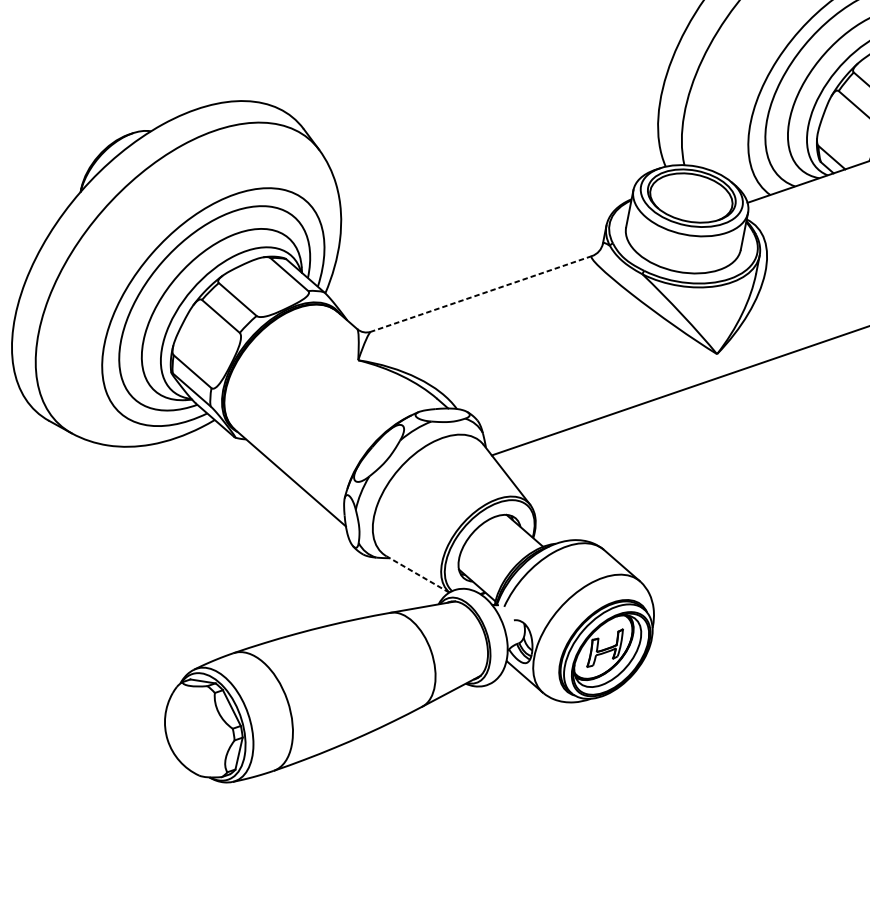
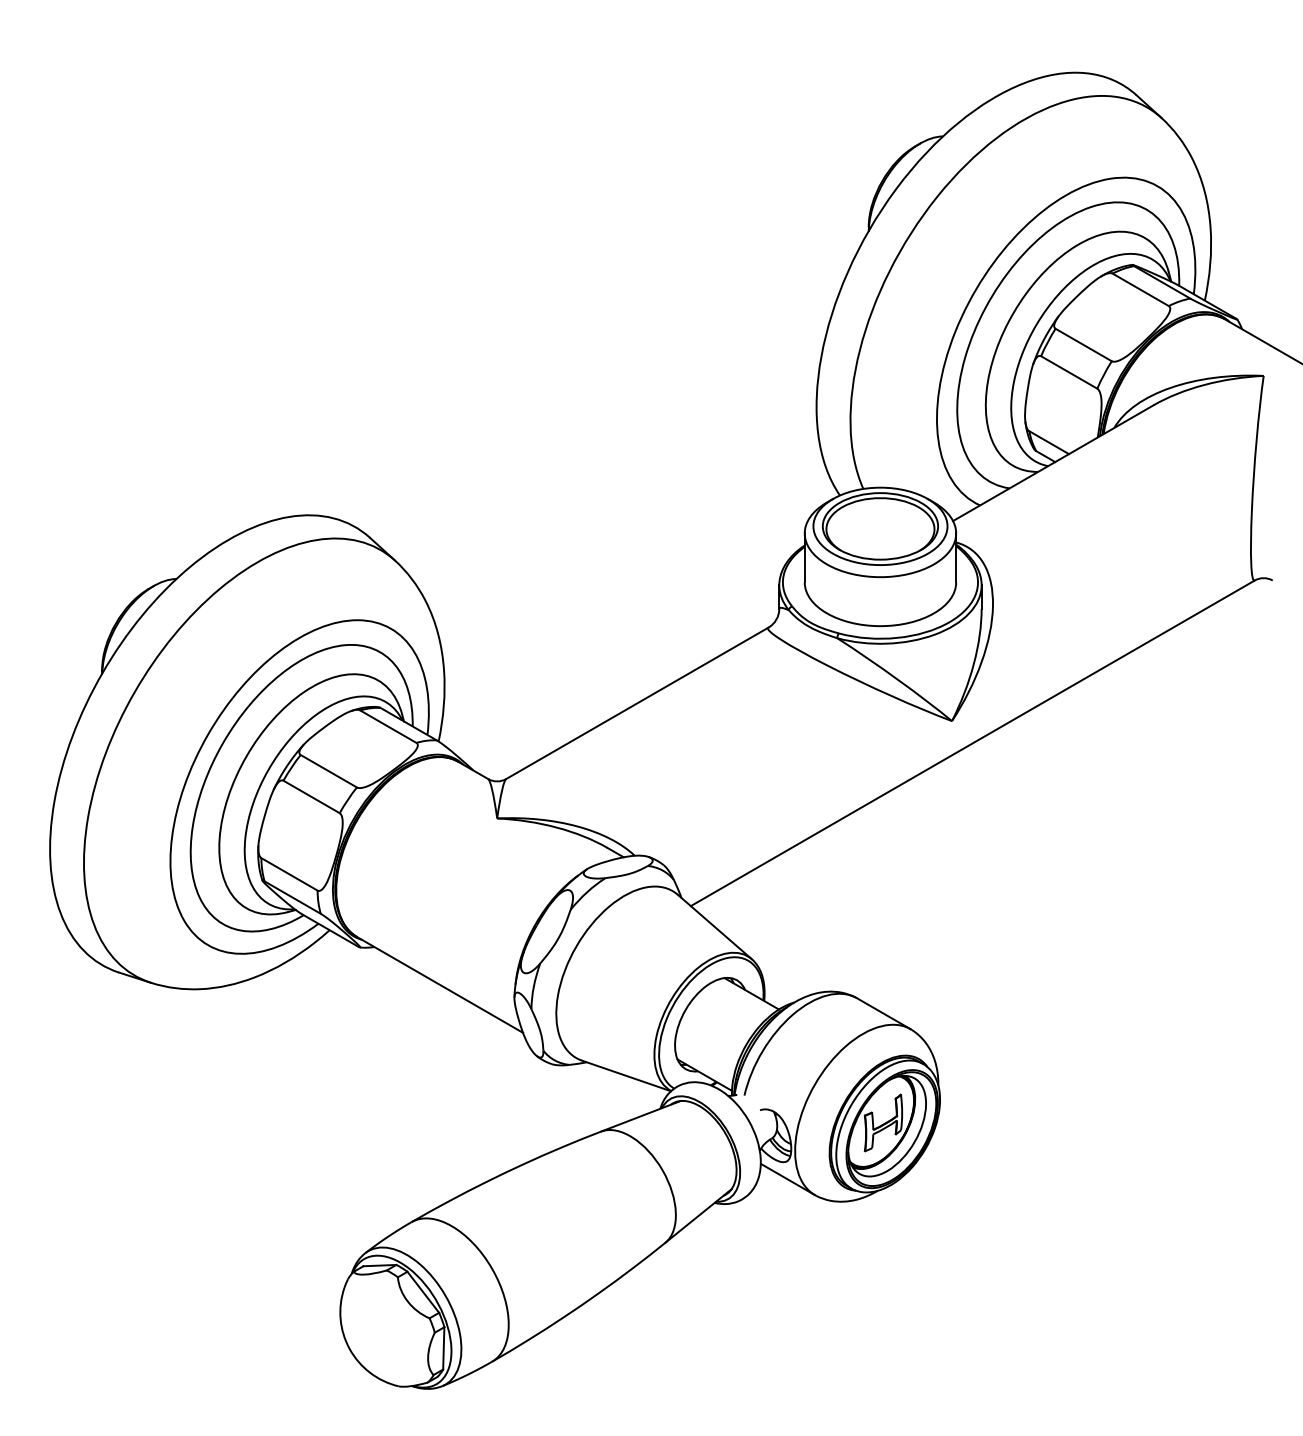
line: (480, 293) -> (636, 703), dashed -> solid
line: (417, 574) -> (626, 1075), dashed -> solid

